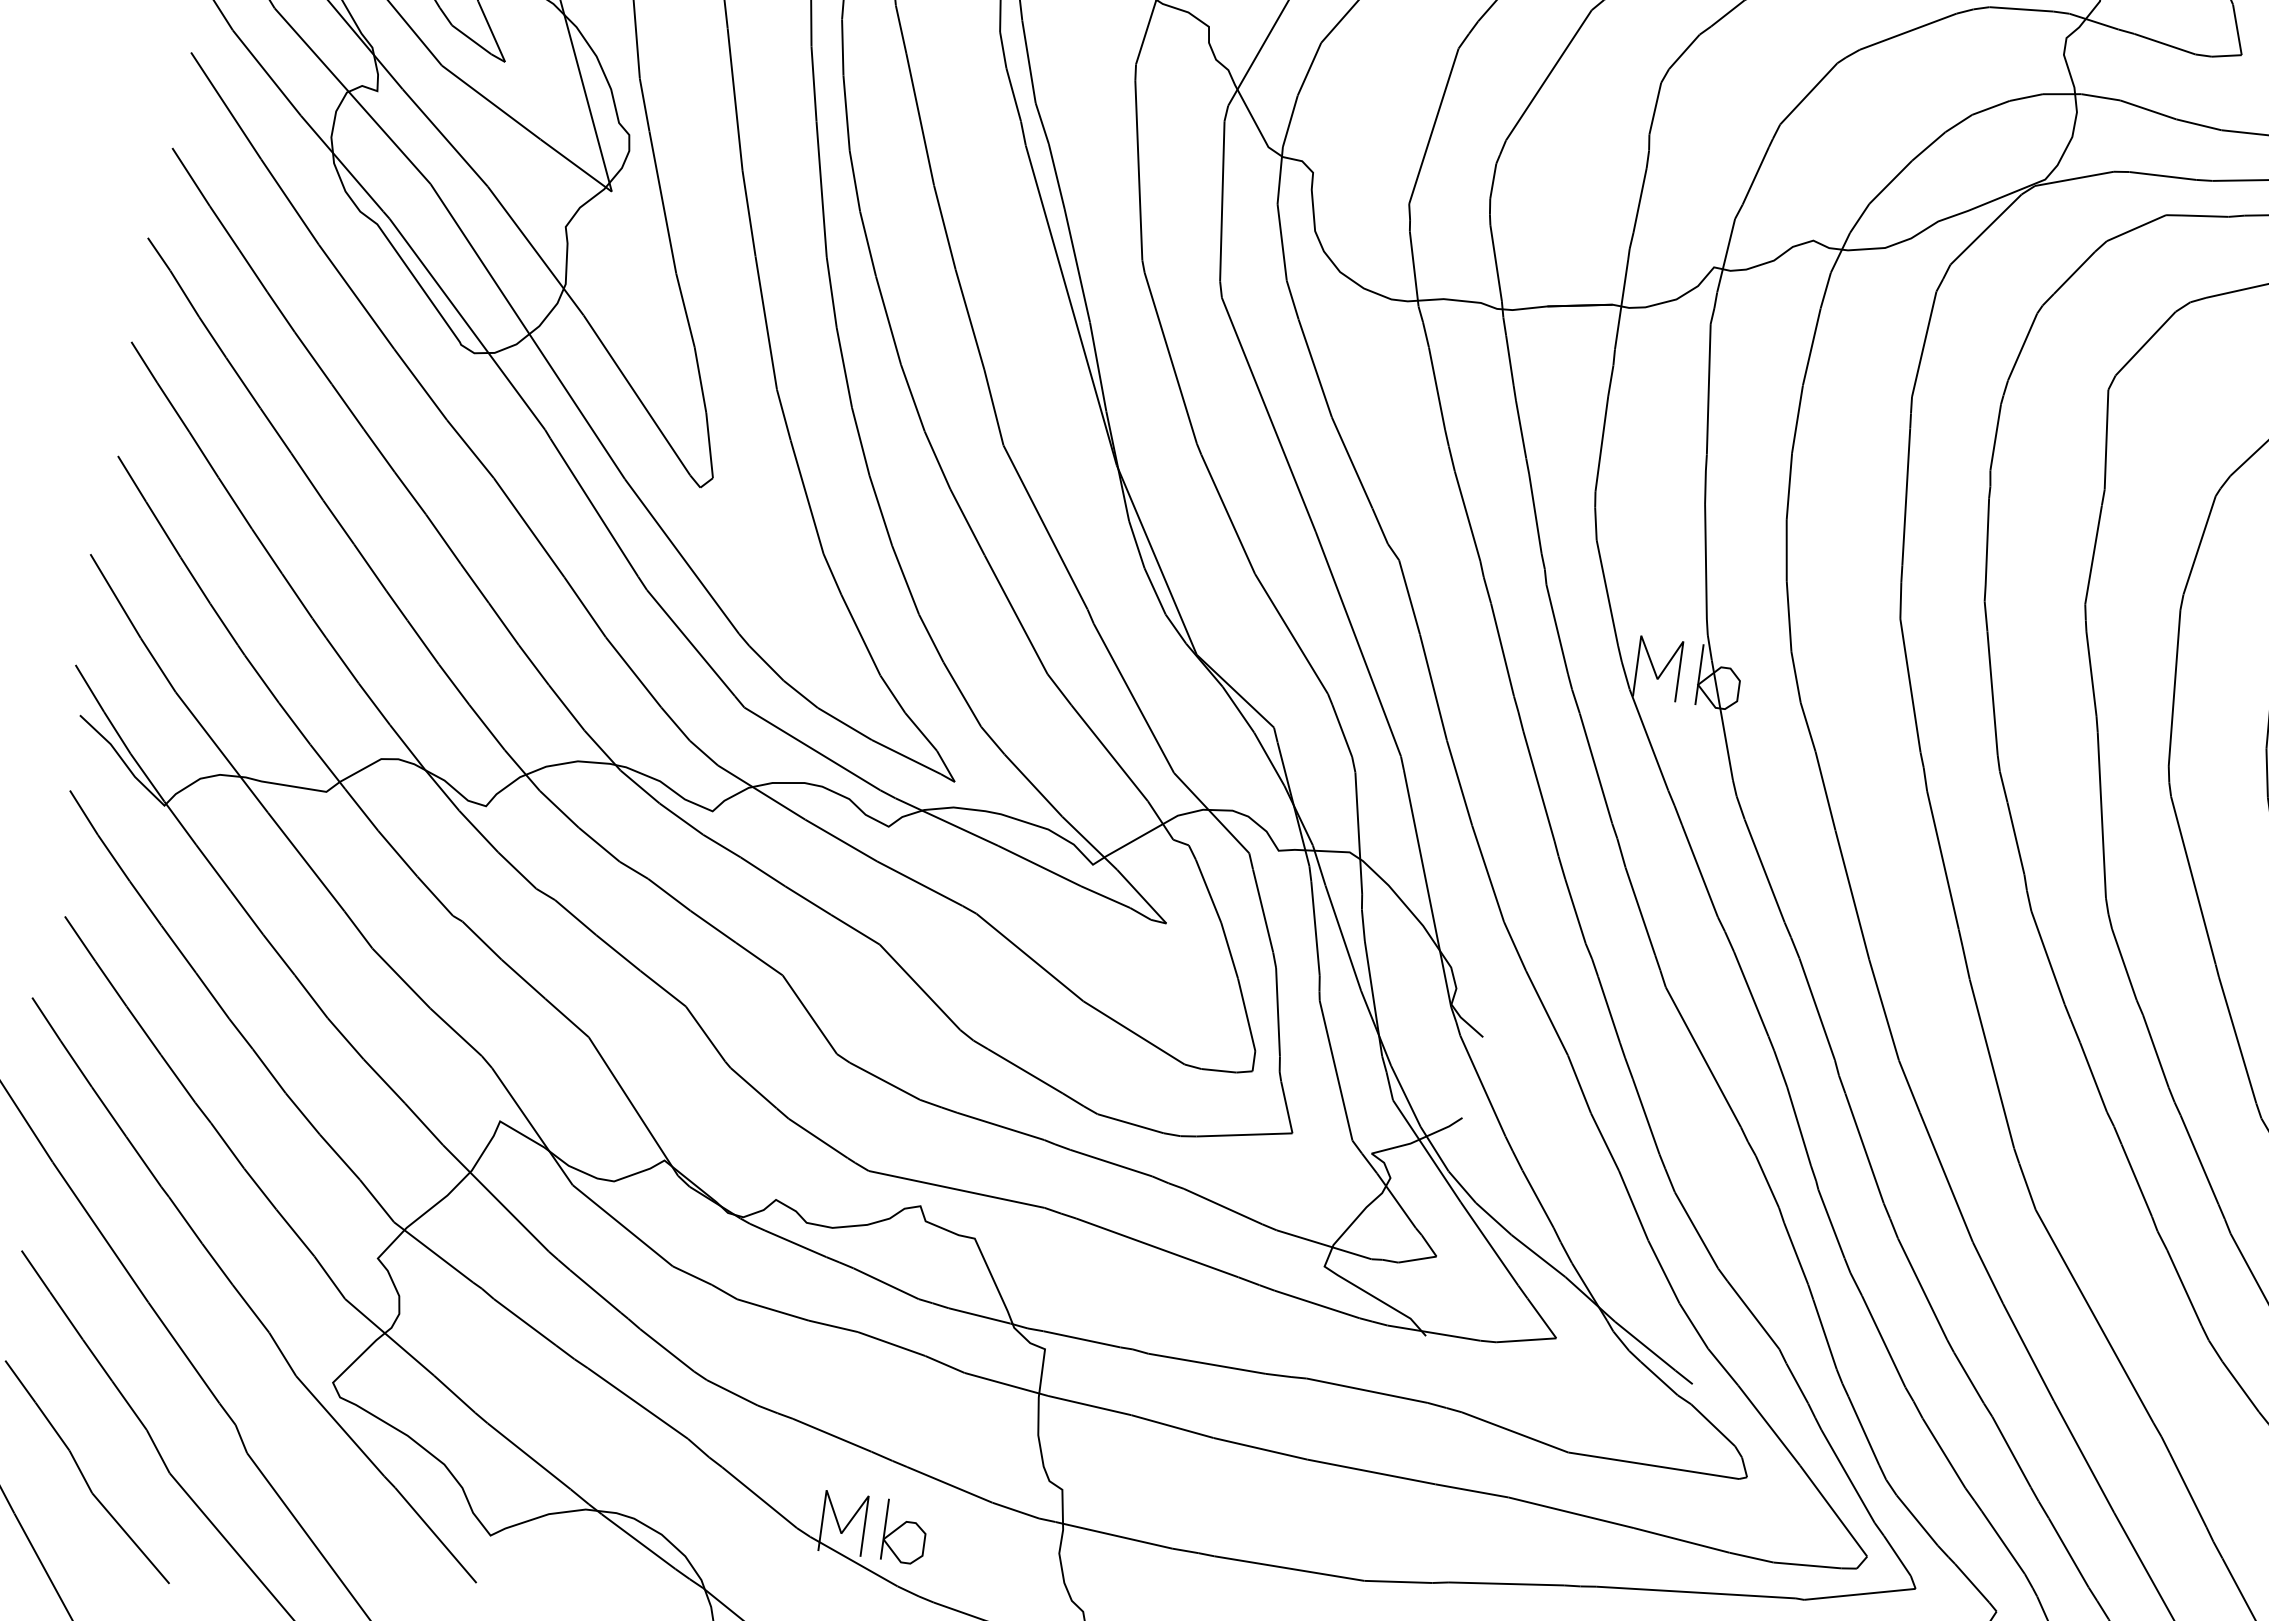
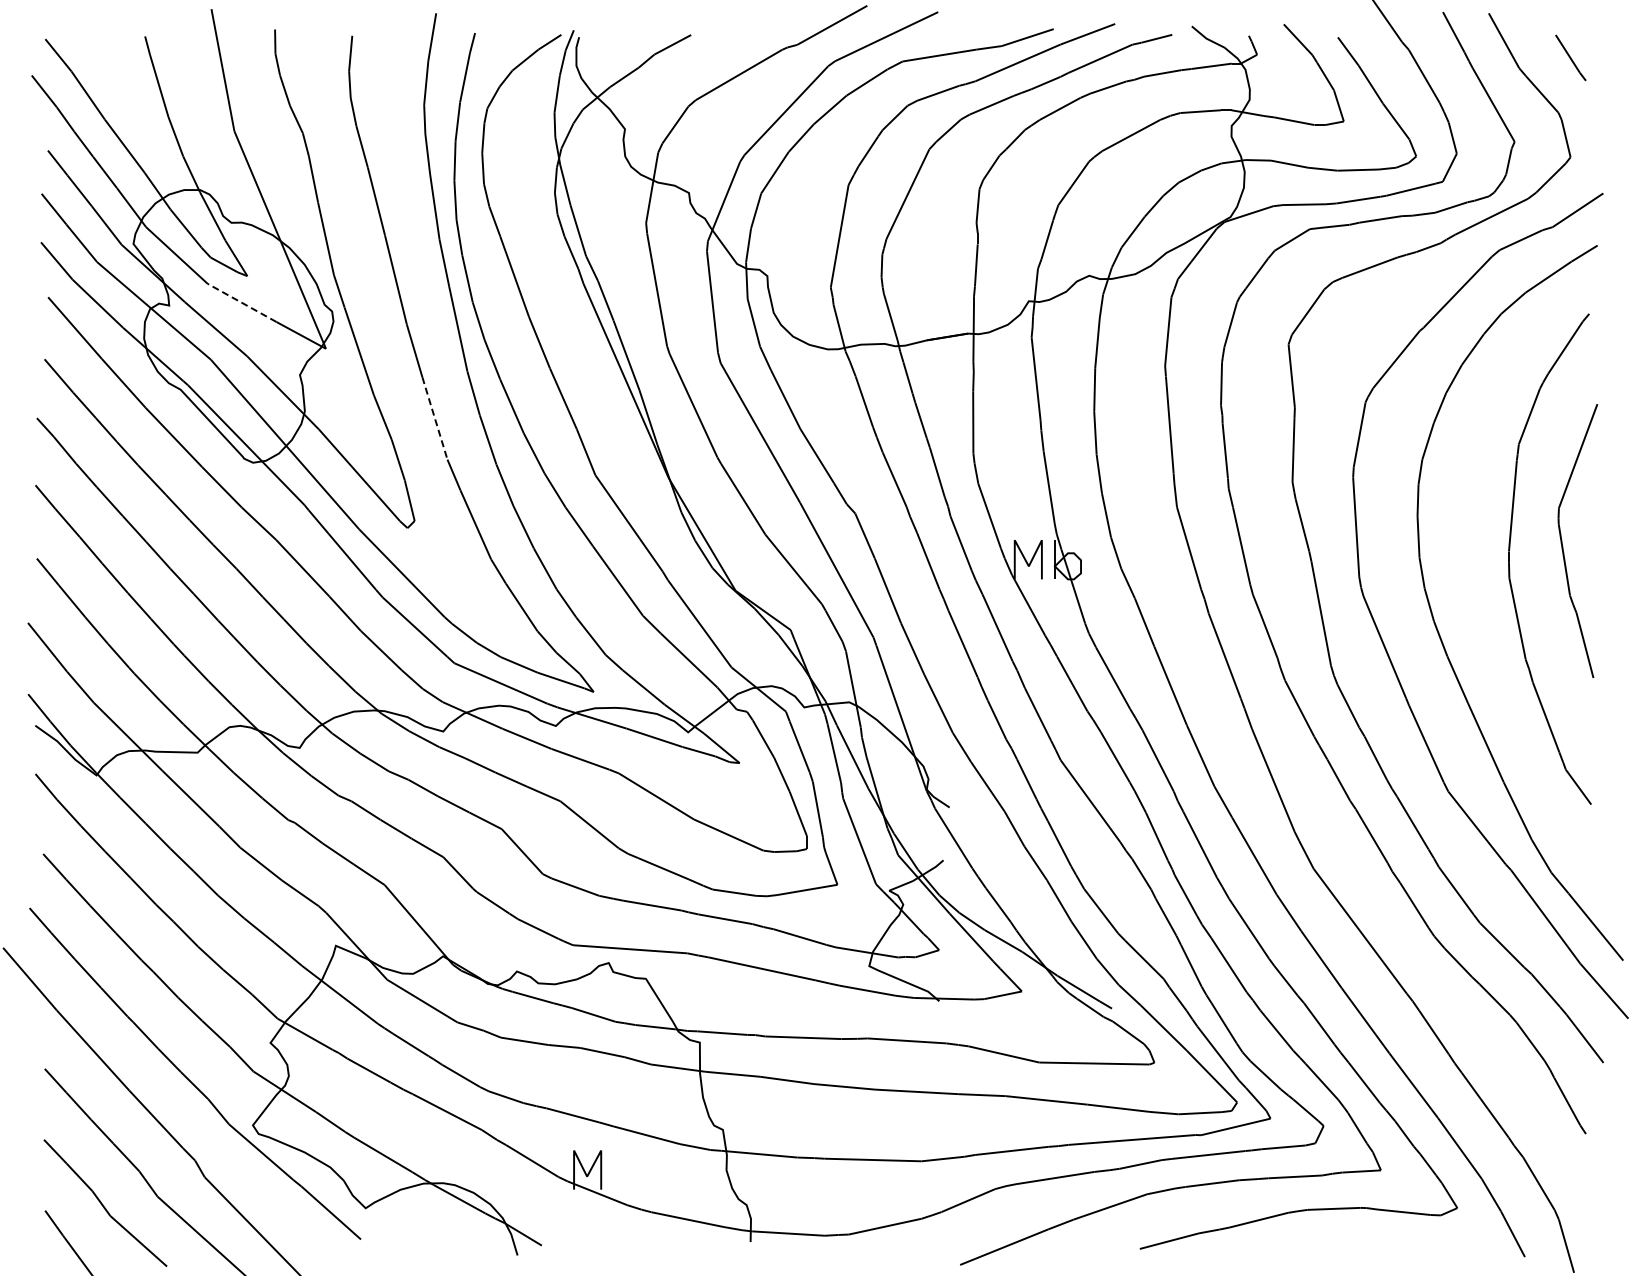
line: (490, 101) -> (241, 302), solid -> dashed
line: (767, 323) -> (435, 418), solid -> dashed
part: (905, 1532) -> (627, 1170), removed

